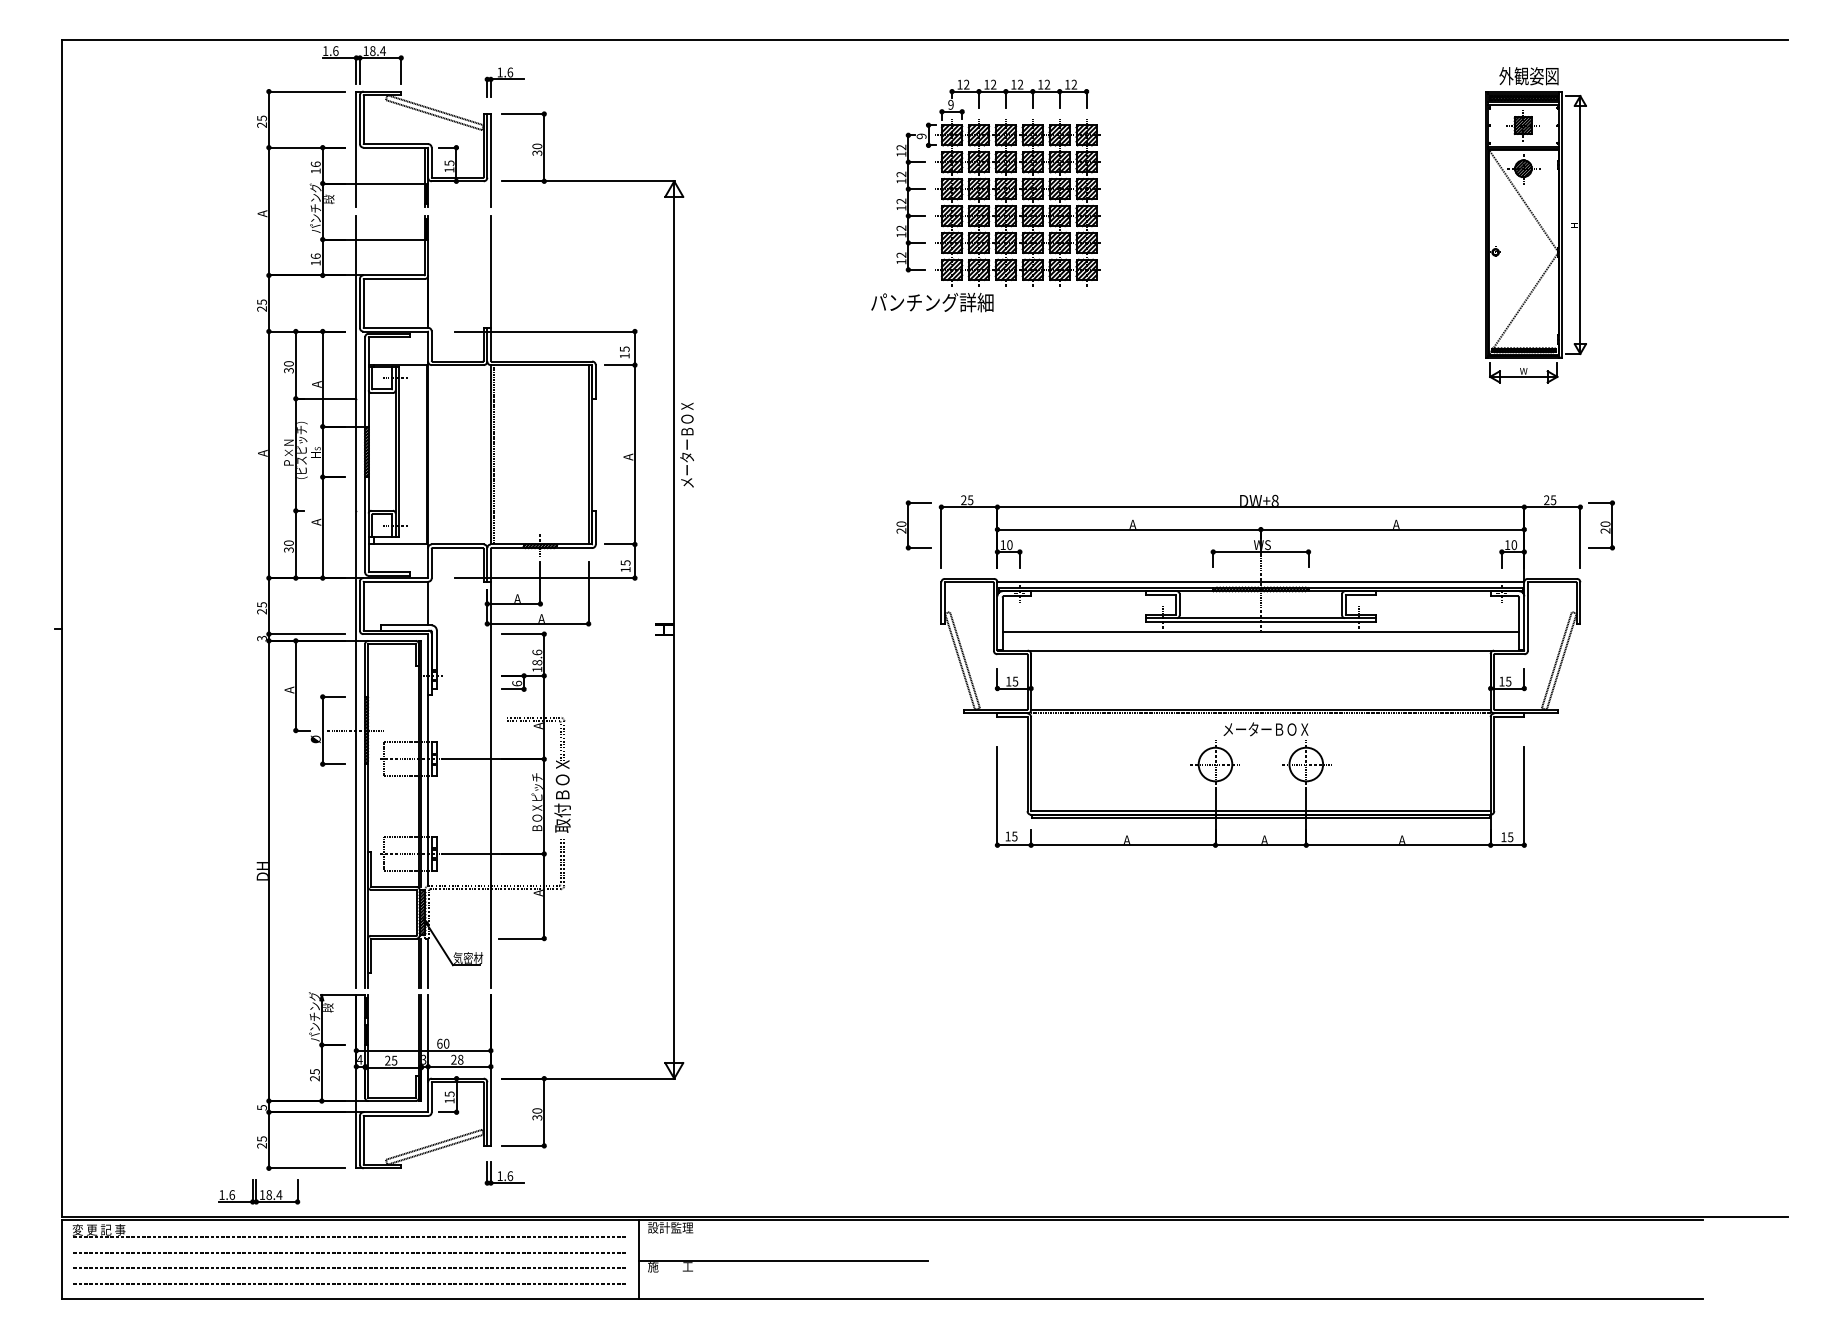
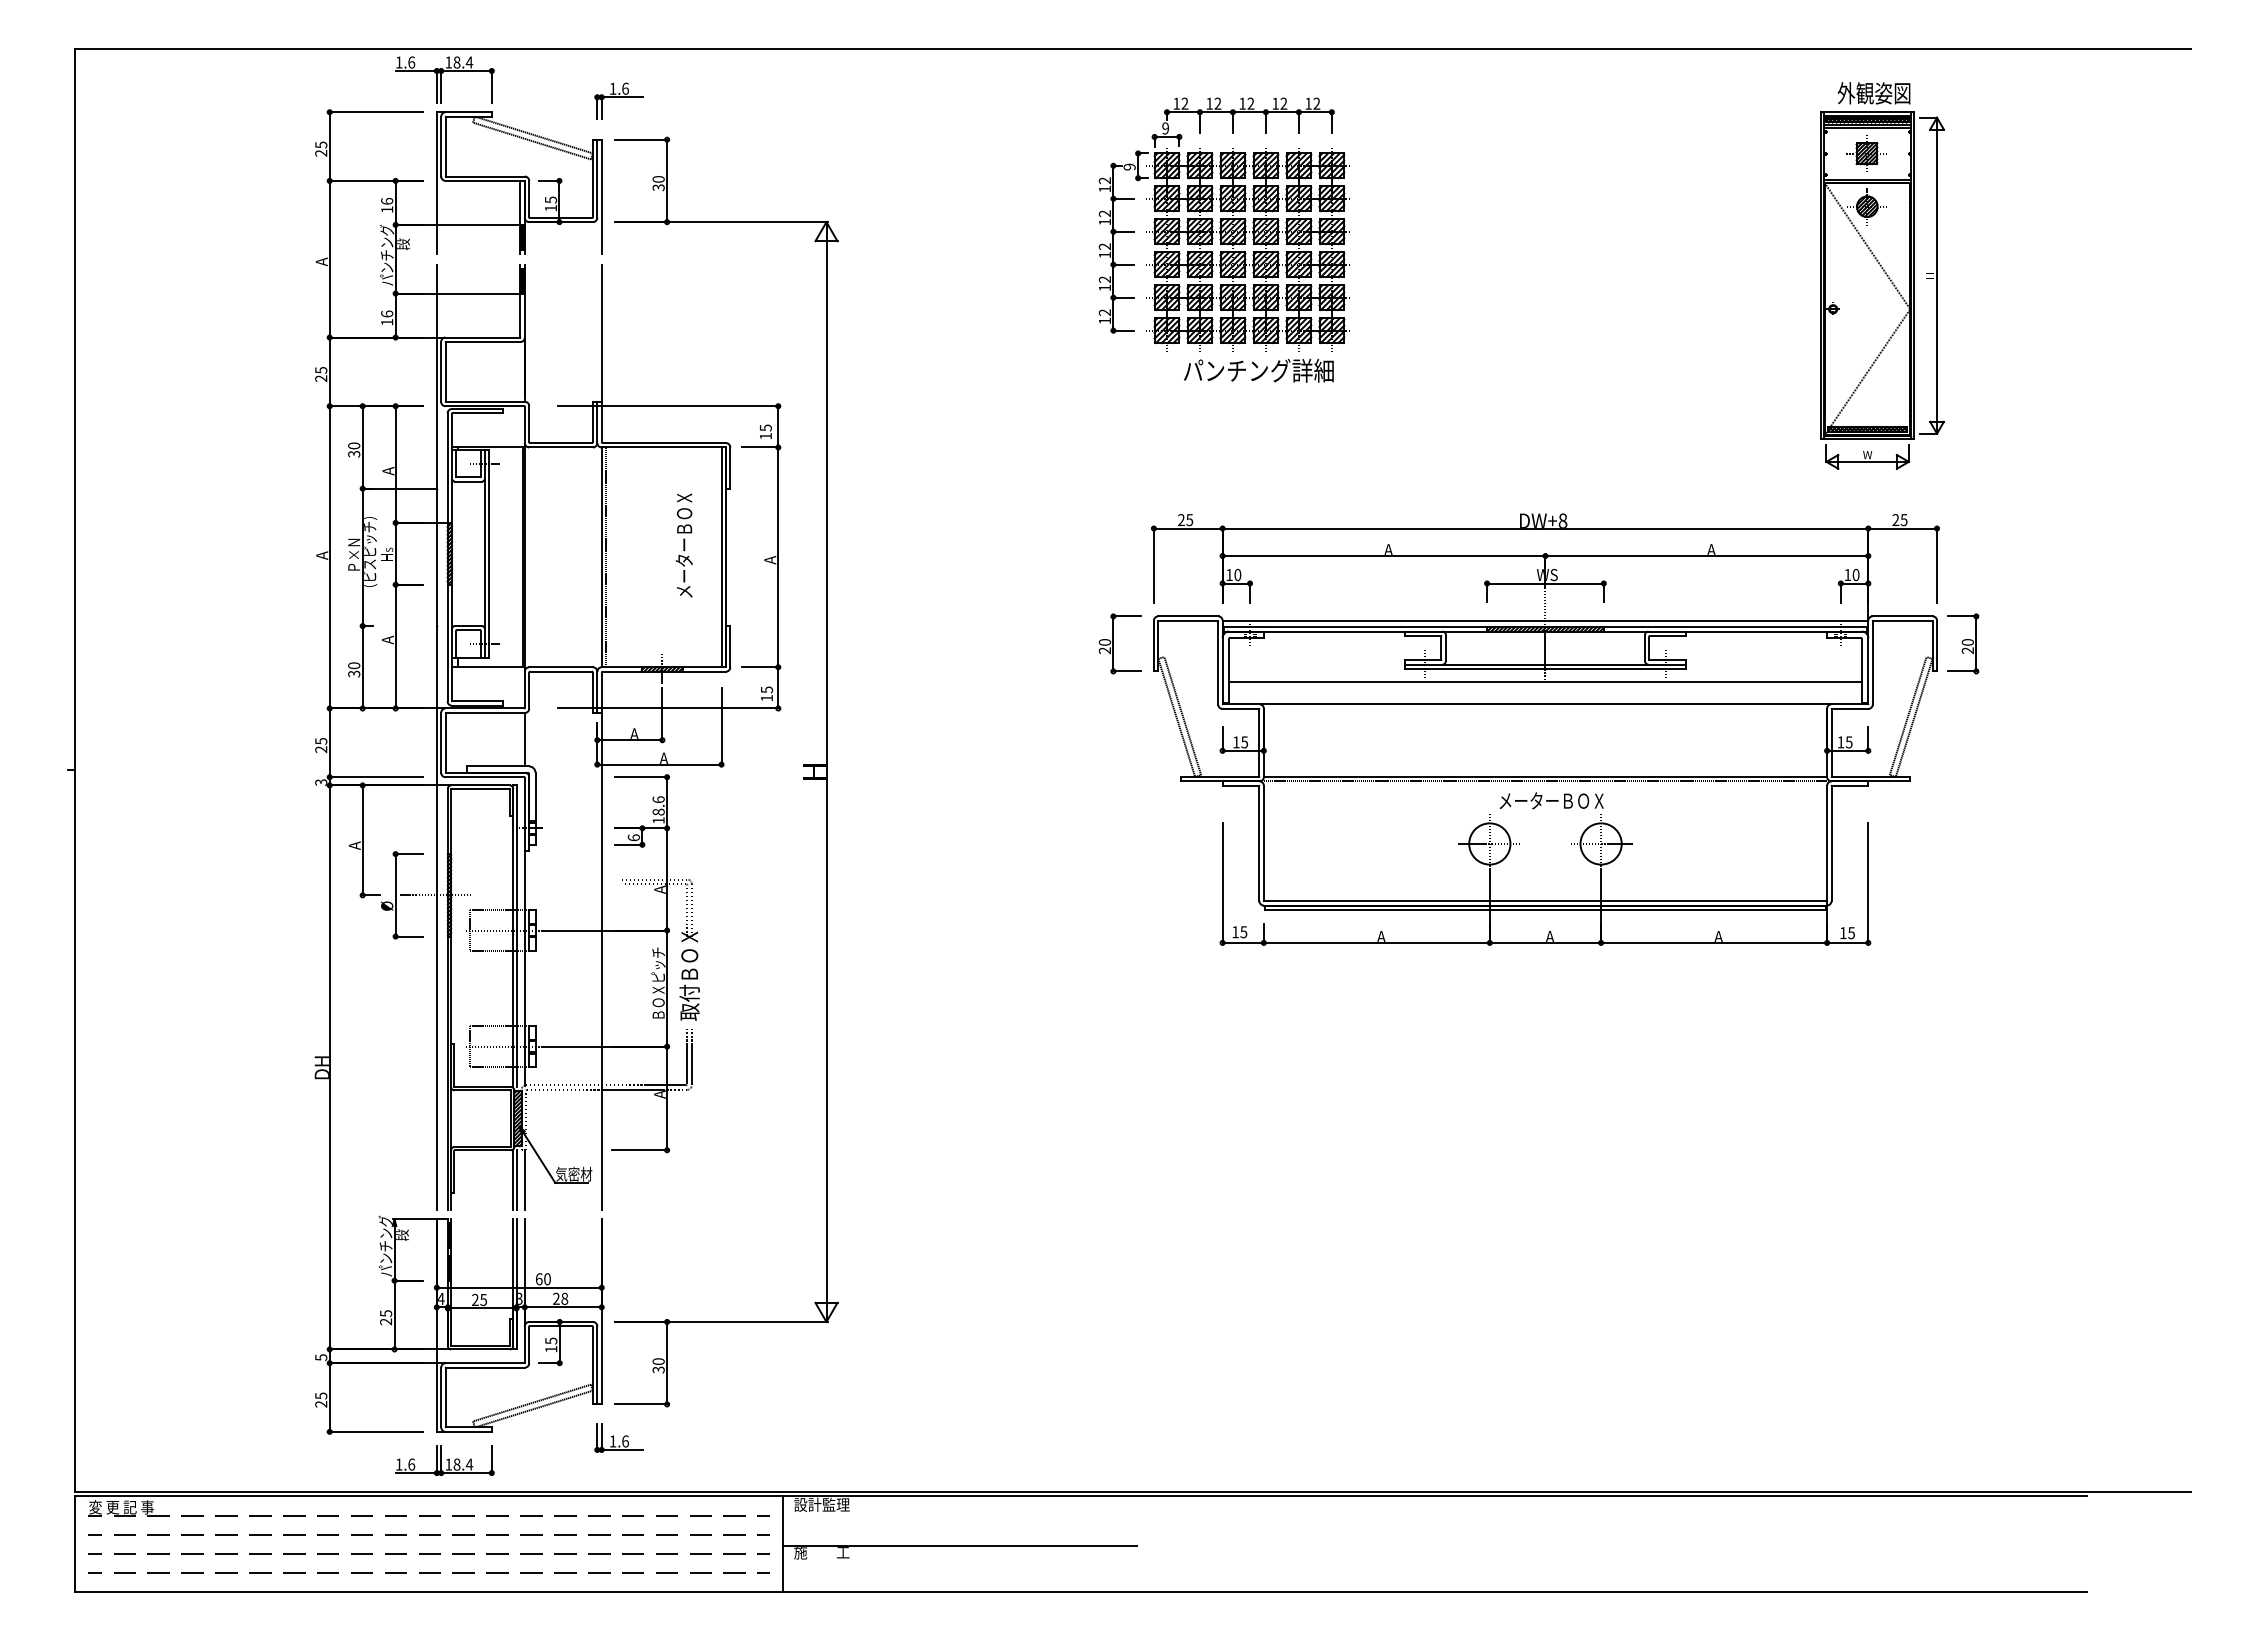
text: (932, 302) -> (1258, 370), moved
text: (686, 445) -> (683, 545), moved
part: (1260, 671) -> (1545, 729), moved
part: (258, 1191) -> (444, 1460), moved

